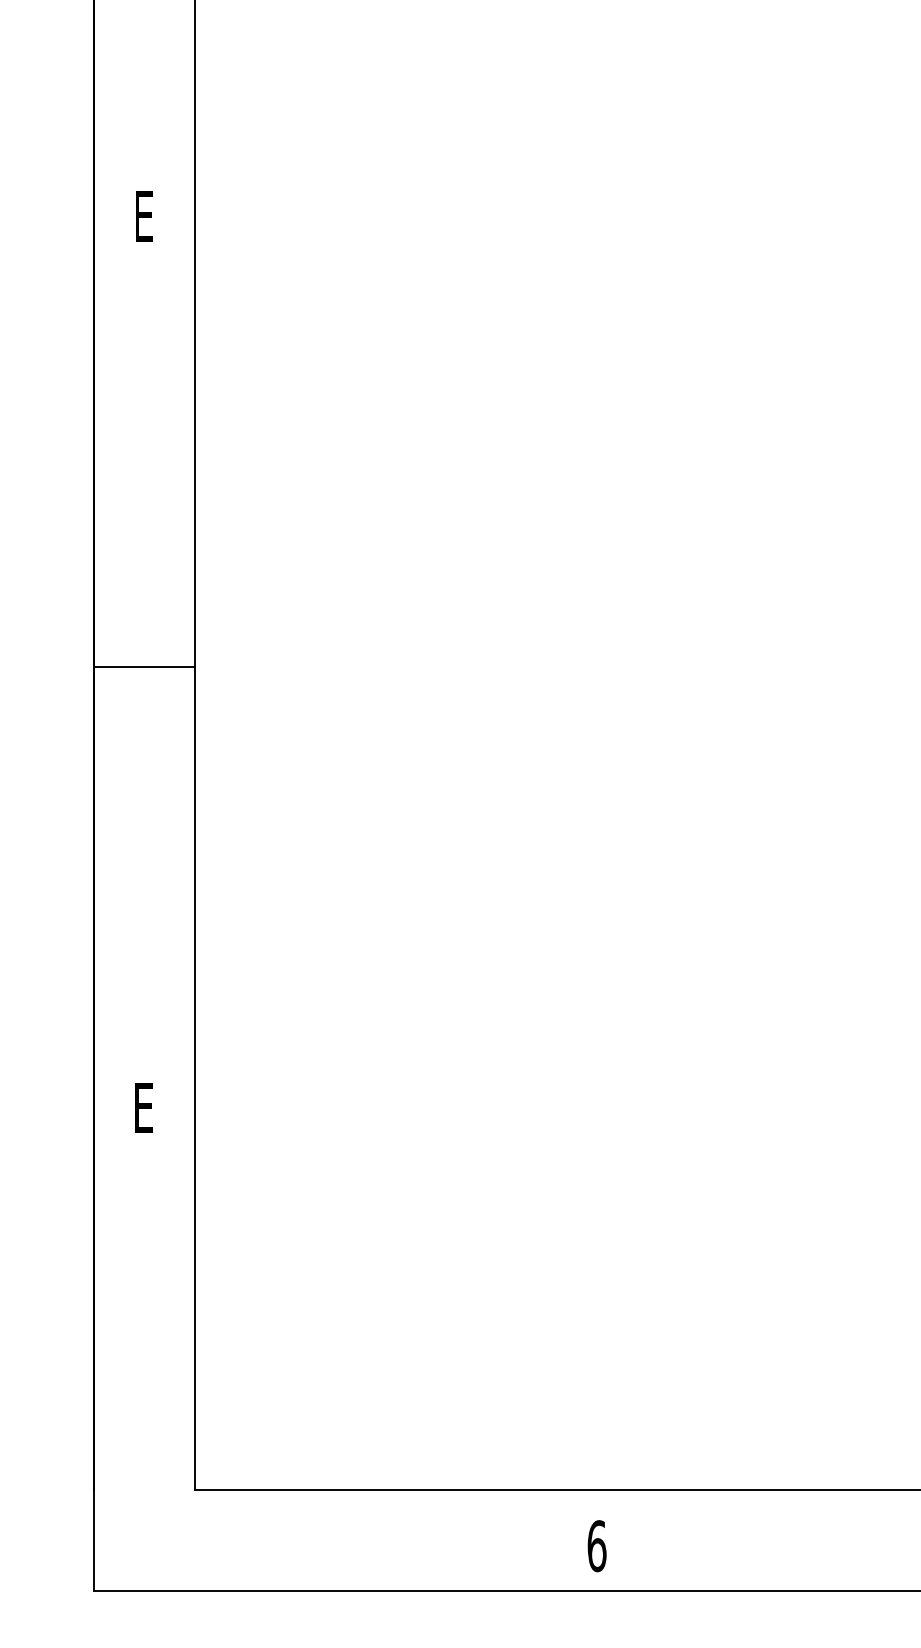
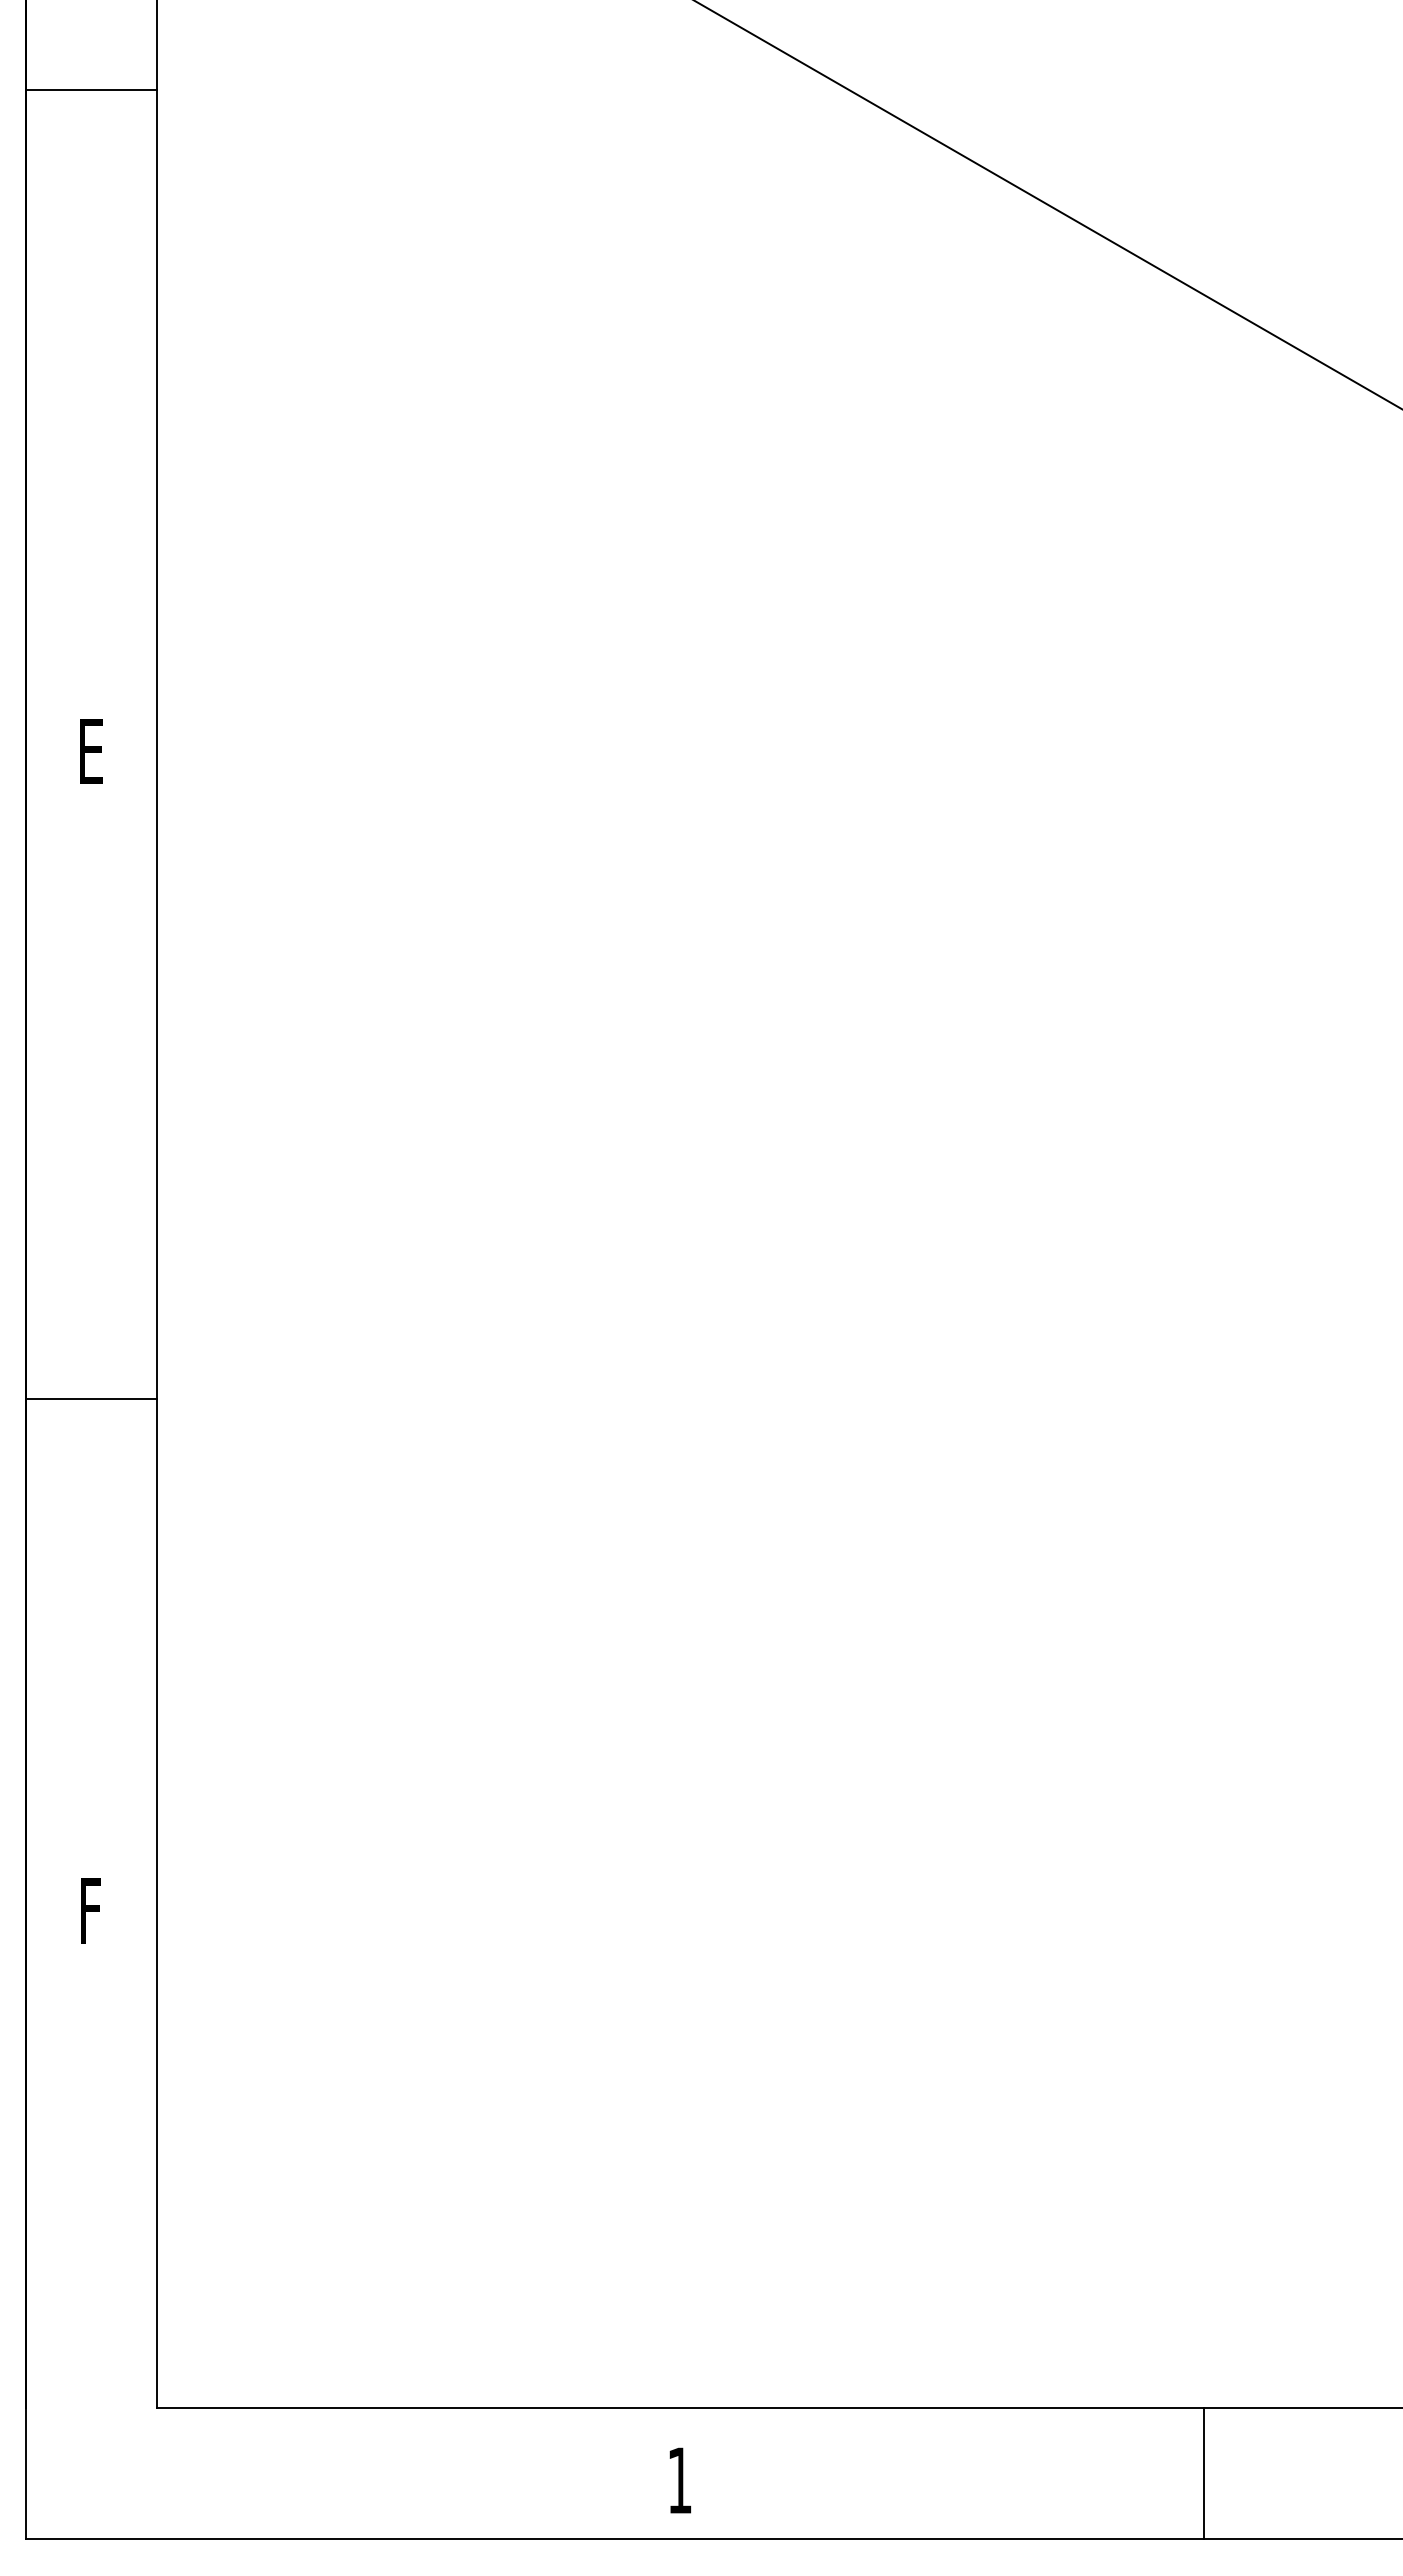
line: (143, 667) -> (90, 1399), moved
text: (144, 1107) -> (91, 1910), E -> F
text: (597, 1546) -> (680, 2480), 6 -> 1

